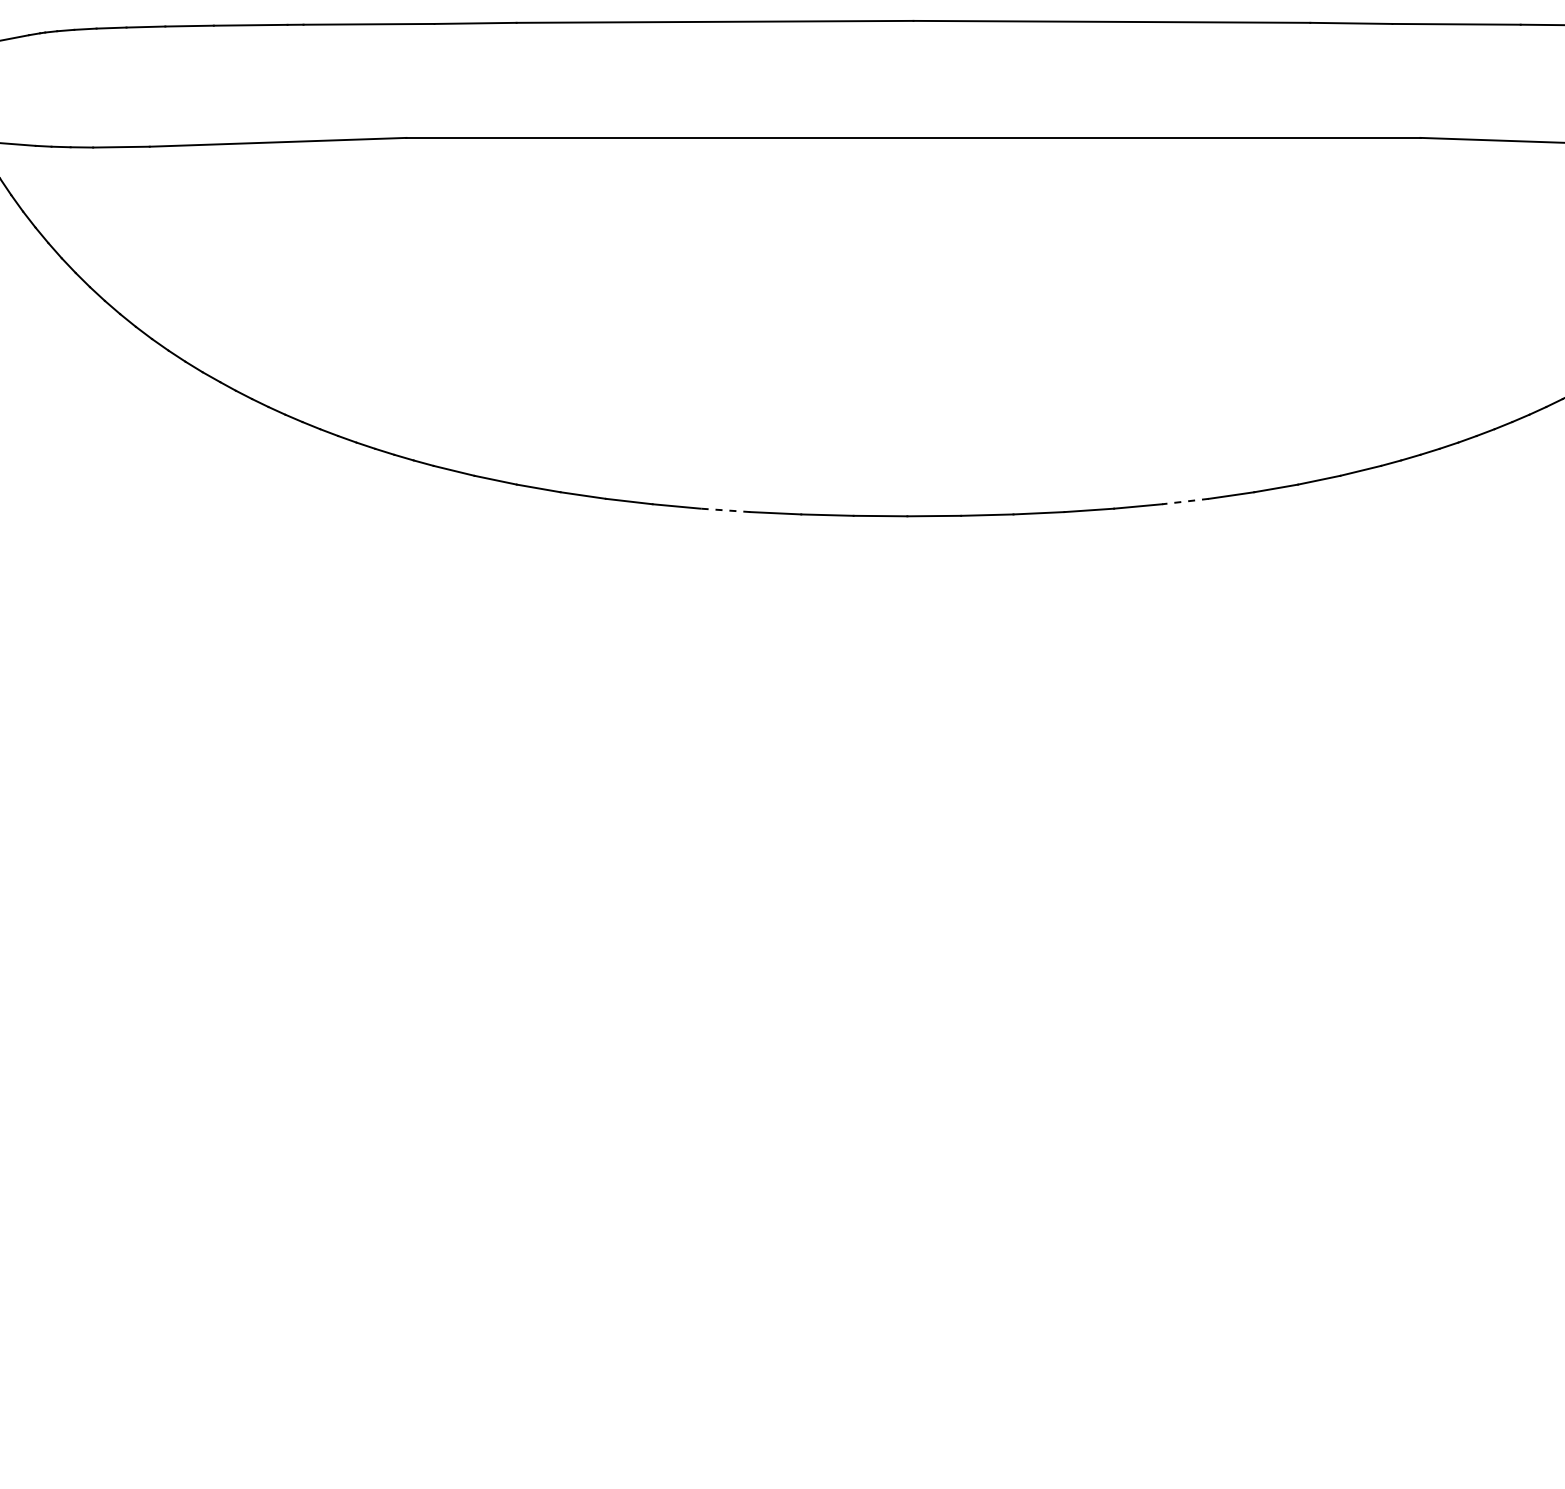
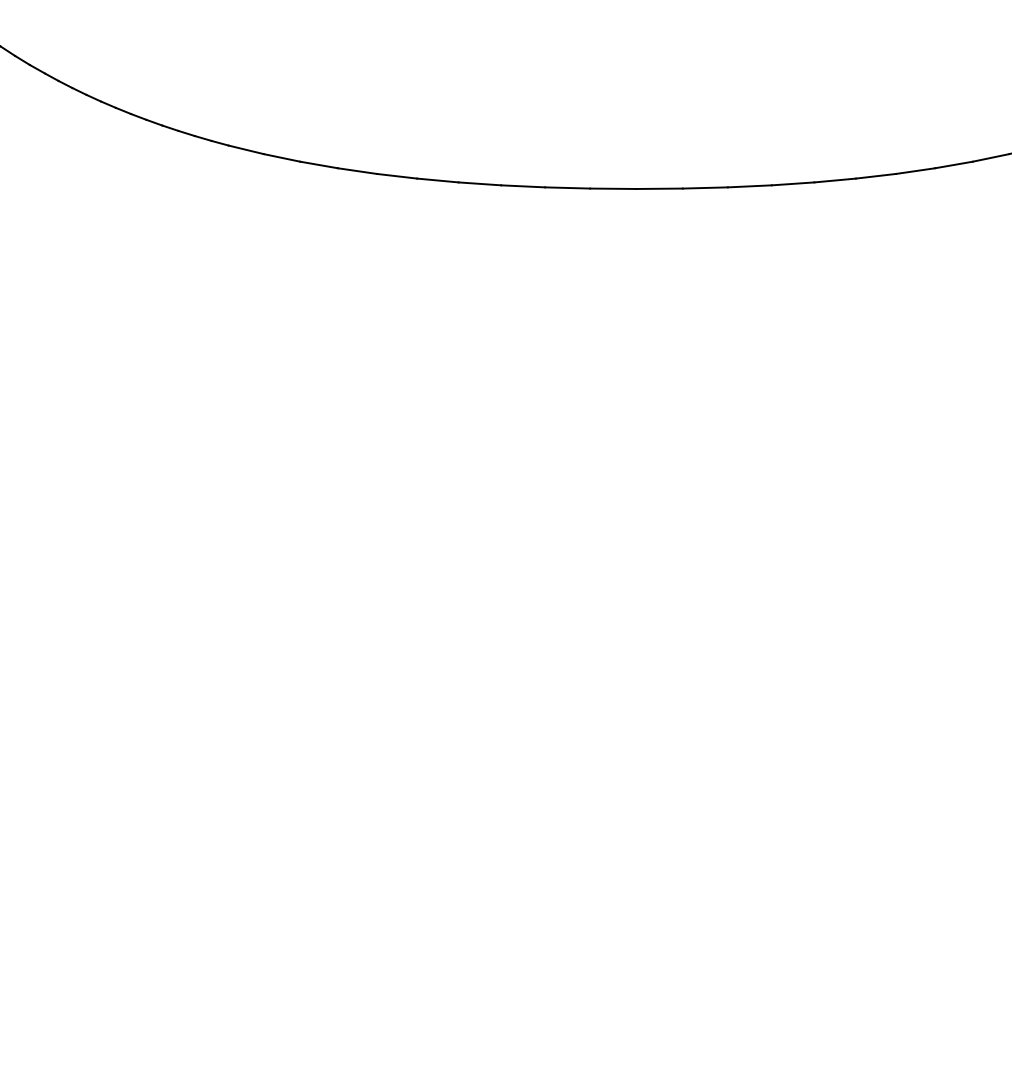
line: (1185, 501) -> (875, 176), dashed -> solid
line: (725, 510) -> (479, 183), dashed -> solid

